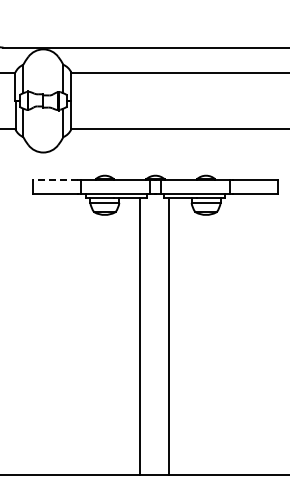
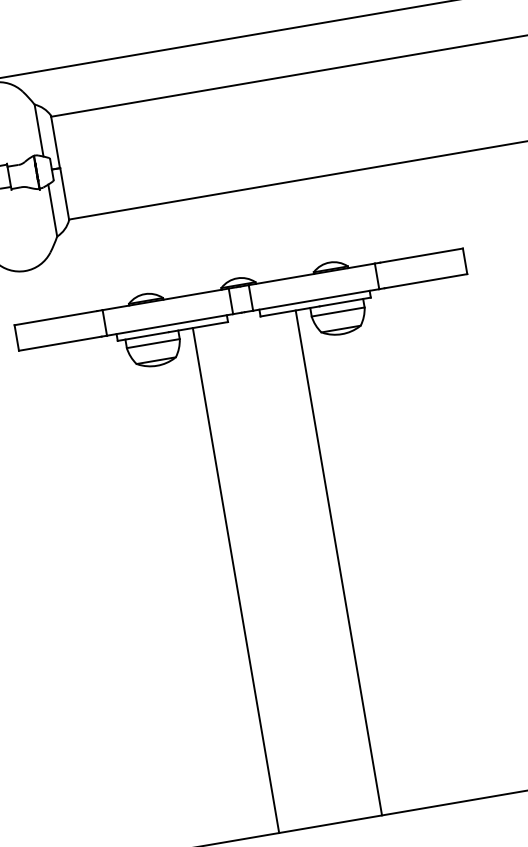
line: (55, 180) -> (56, 318), dashed -> solid
line: (140, 336) -> (236, 580), moved
line: (168, 336) -> (338, 563), moved

